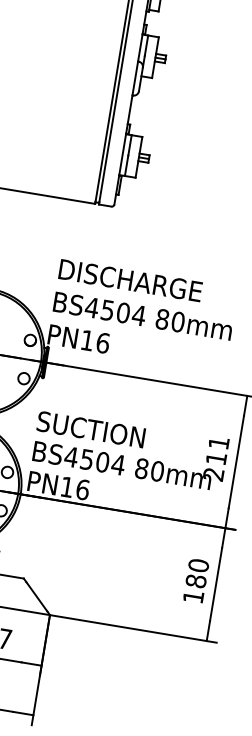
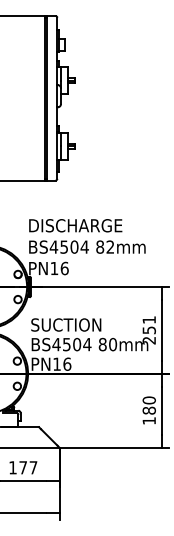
text: (178, 321) -> (110, 246), 80mm -> 82mm
text: (215, 458) -> (148, 330), 211 -> 251

